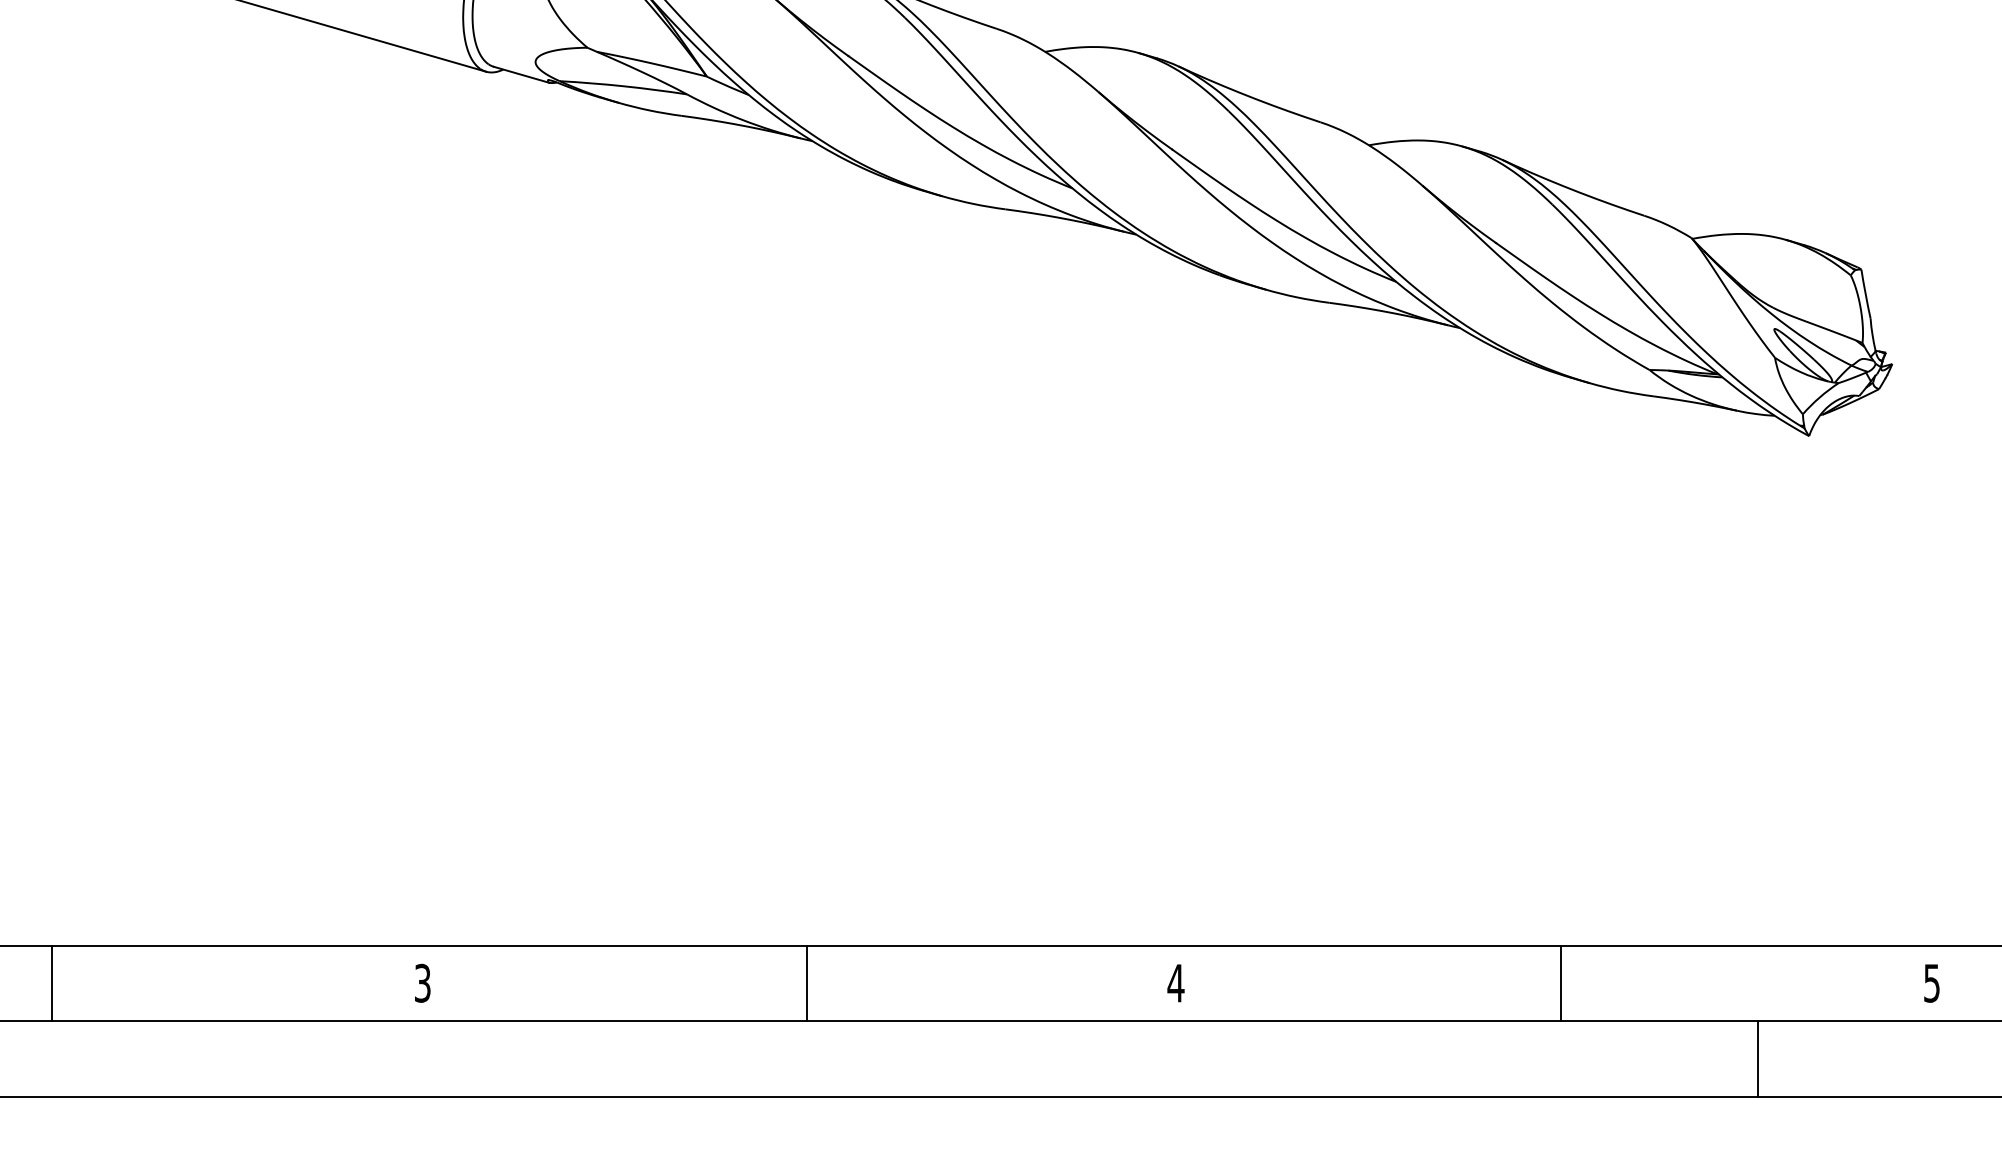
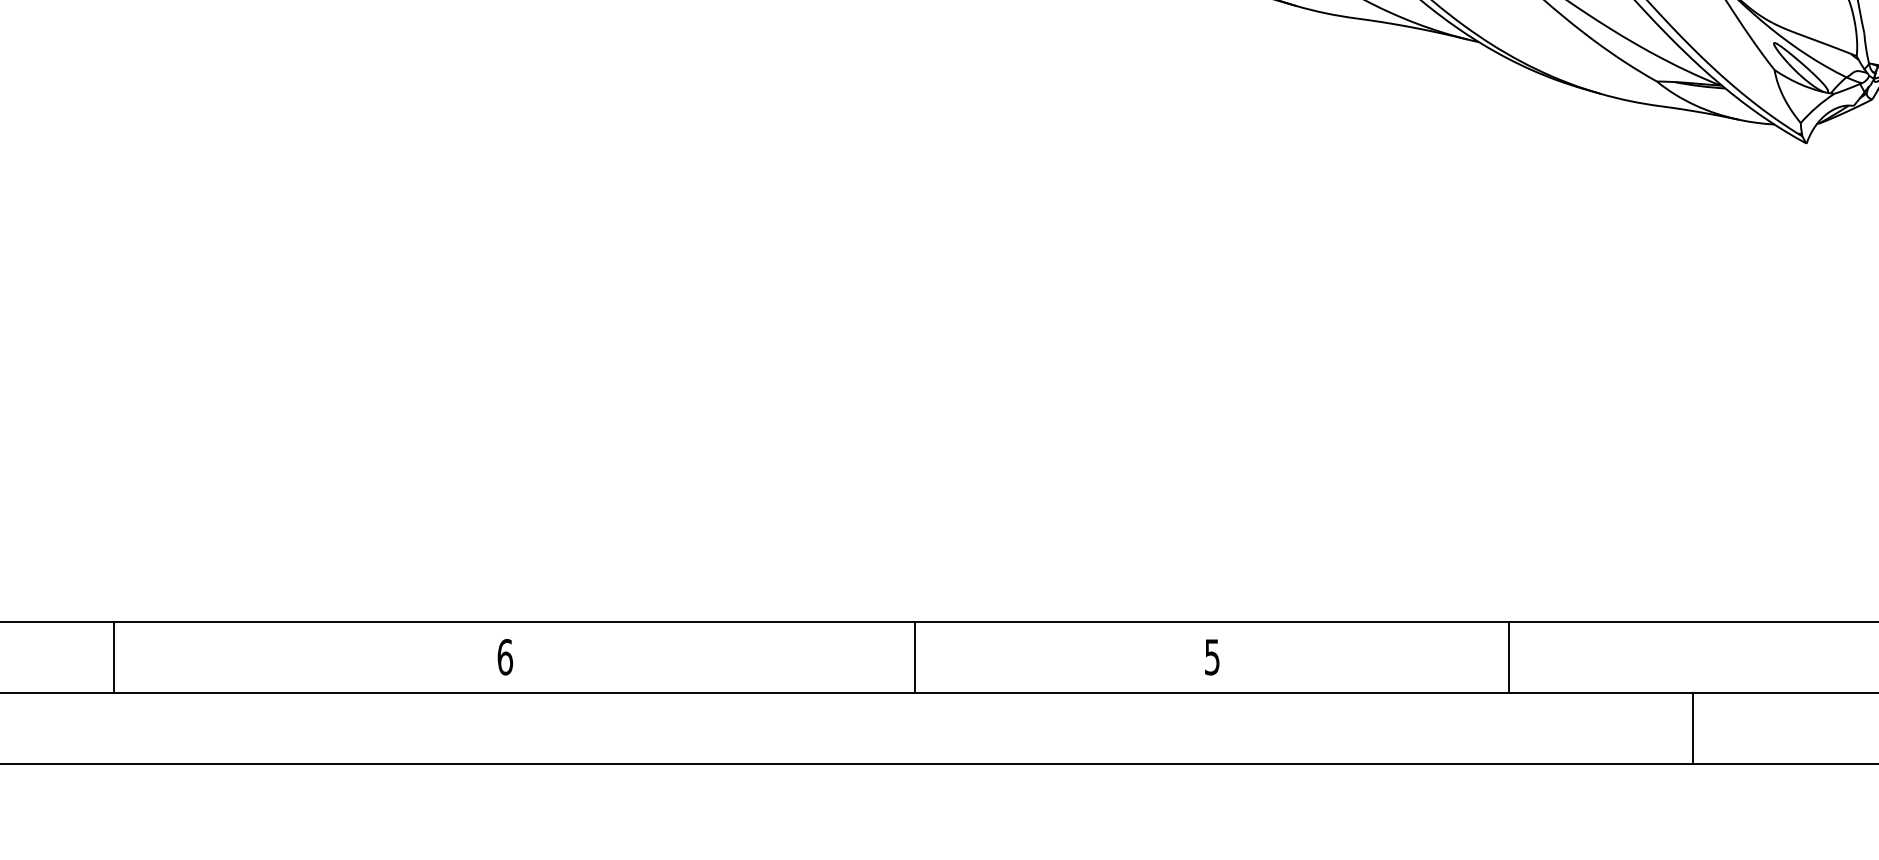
text: (422, 982) -> (504, 656), 3 -> 6
line: (52, 983) -> (114, 657), moved
line: (806, 983) -> (914, 657), moved
text: (1175, 983) -> (1211, 657), 4 -> 5
line: (1561, 983) -> (1509, 657), moved
line: (1757, 1058) -> (1692, 727), moved

